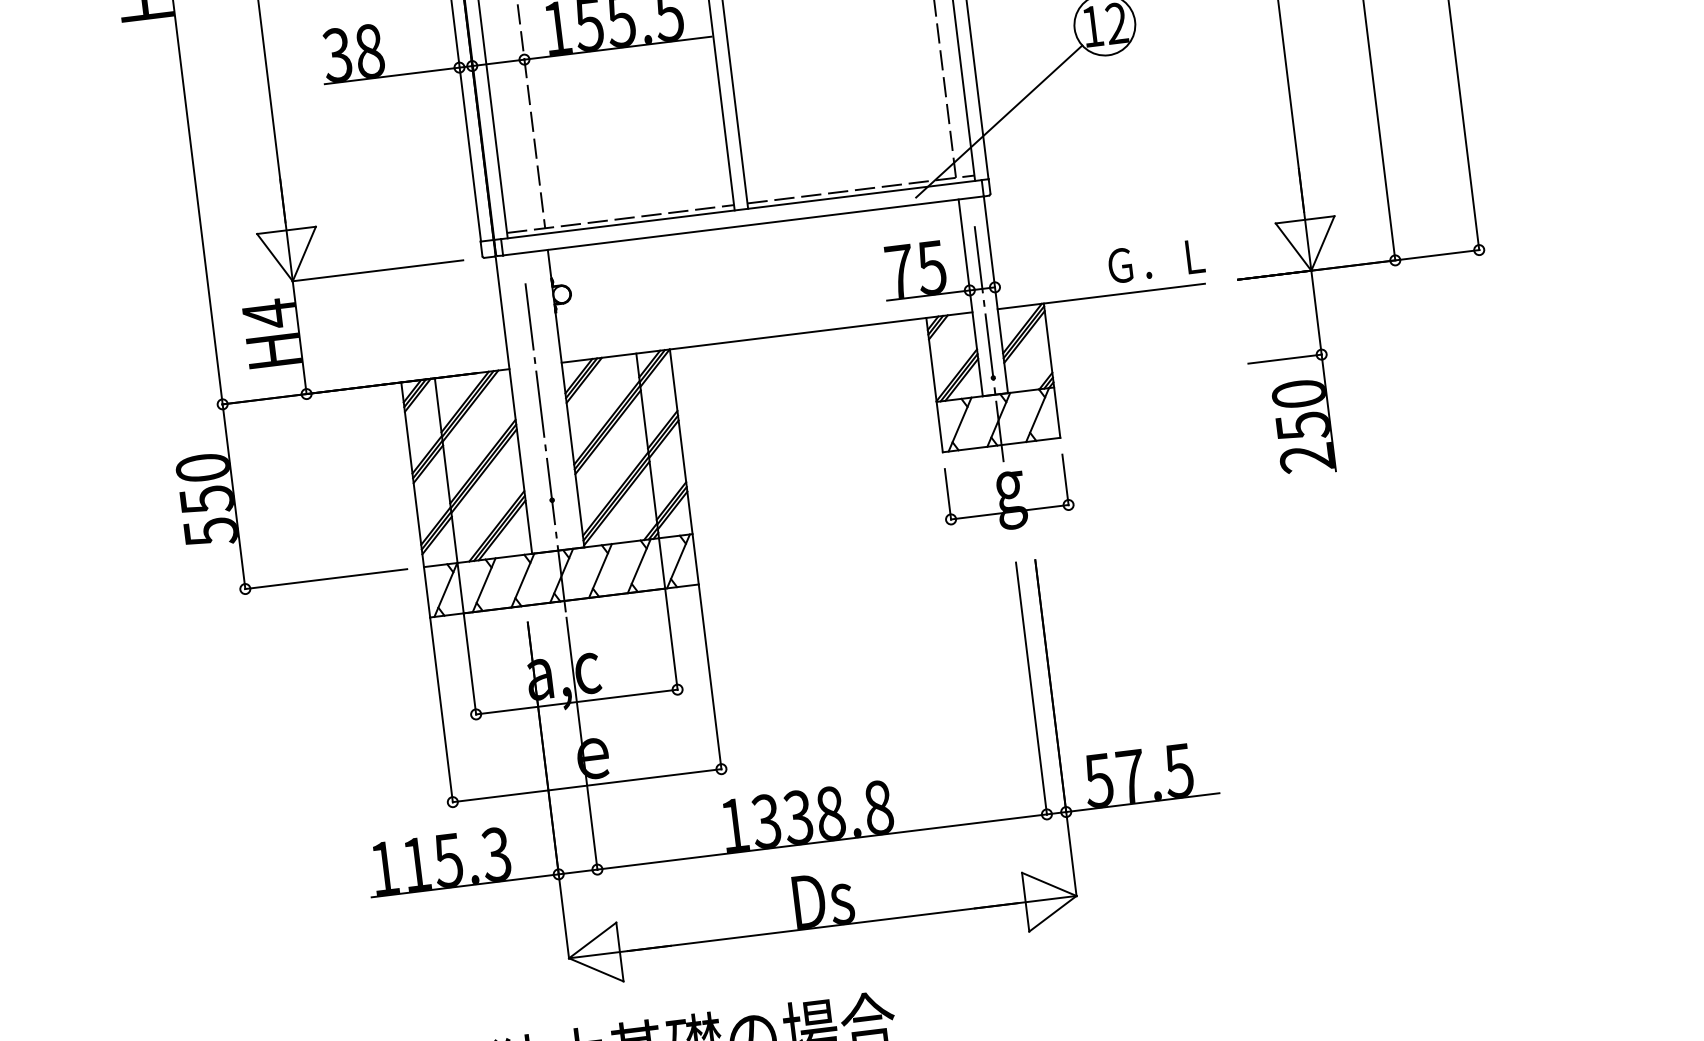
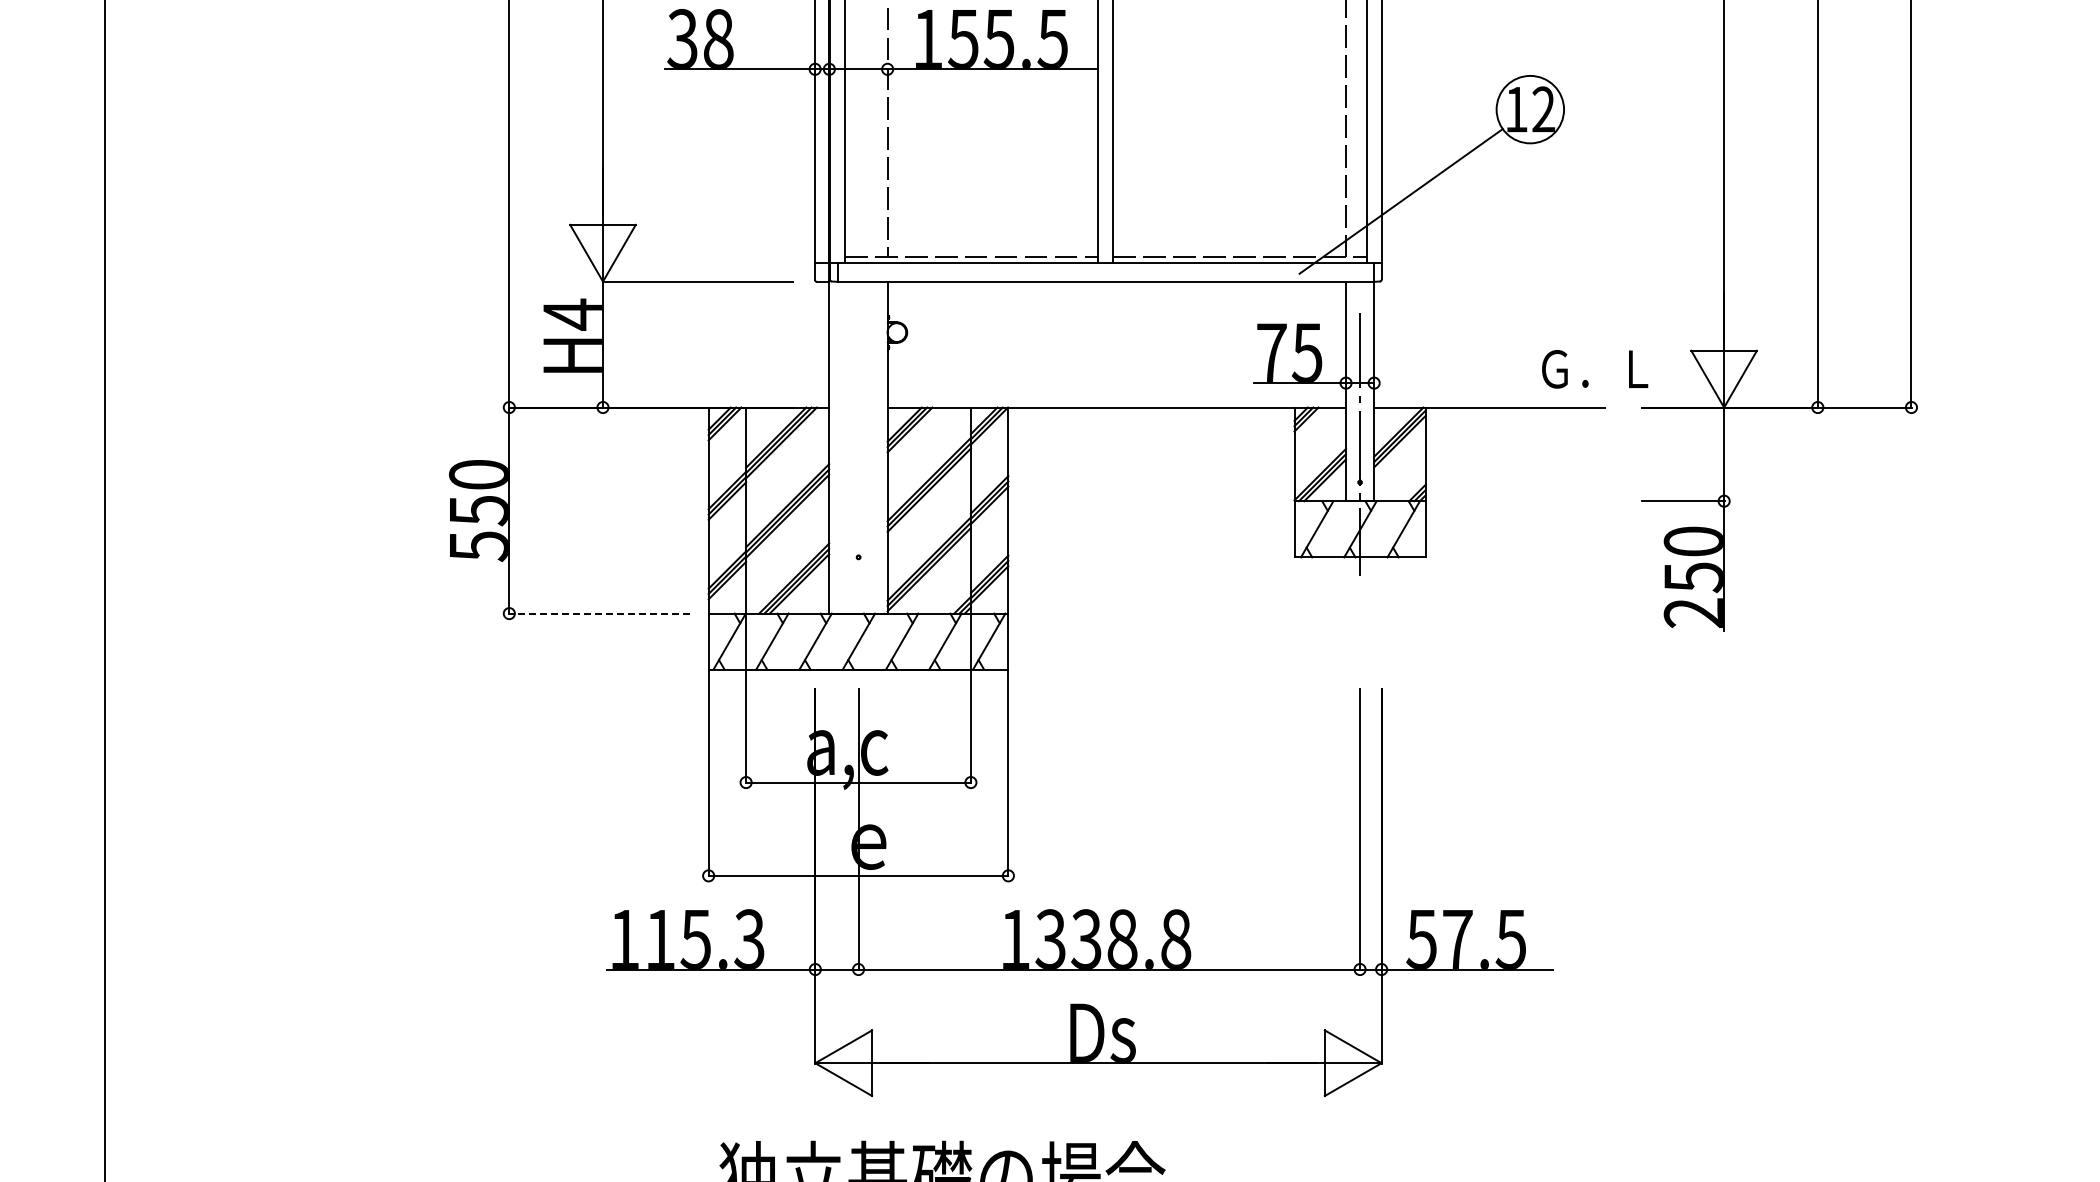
text: (1156, 261) -> (1595, 369), moved
line: (545, 448) -> (858, 499), removed
part: (1008, 495) -> (1360, 613), removed
line: (325, 579) -> (598, 613), solid -> dashed

